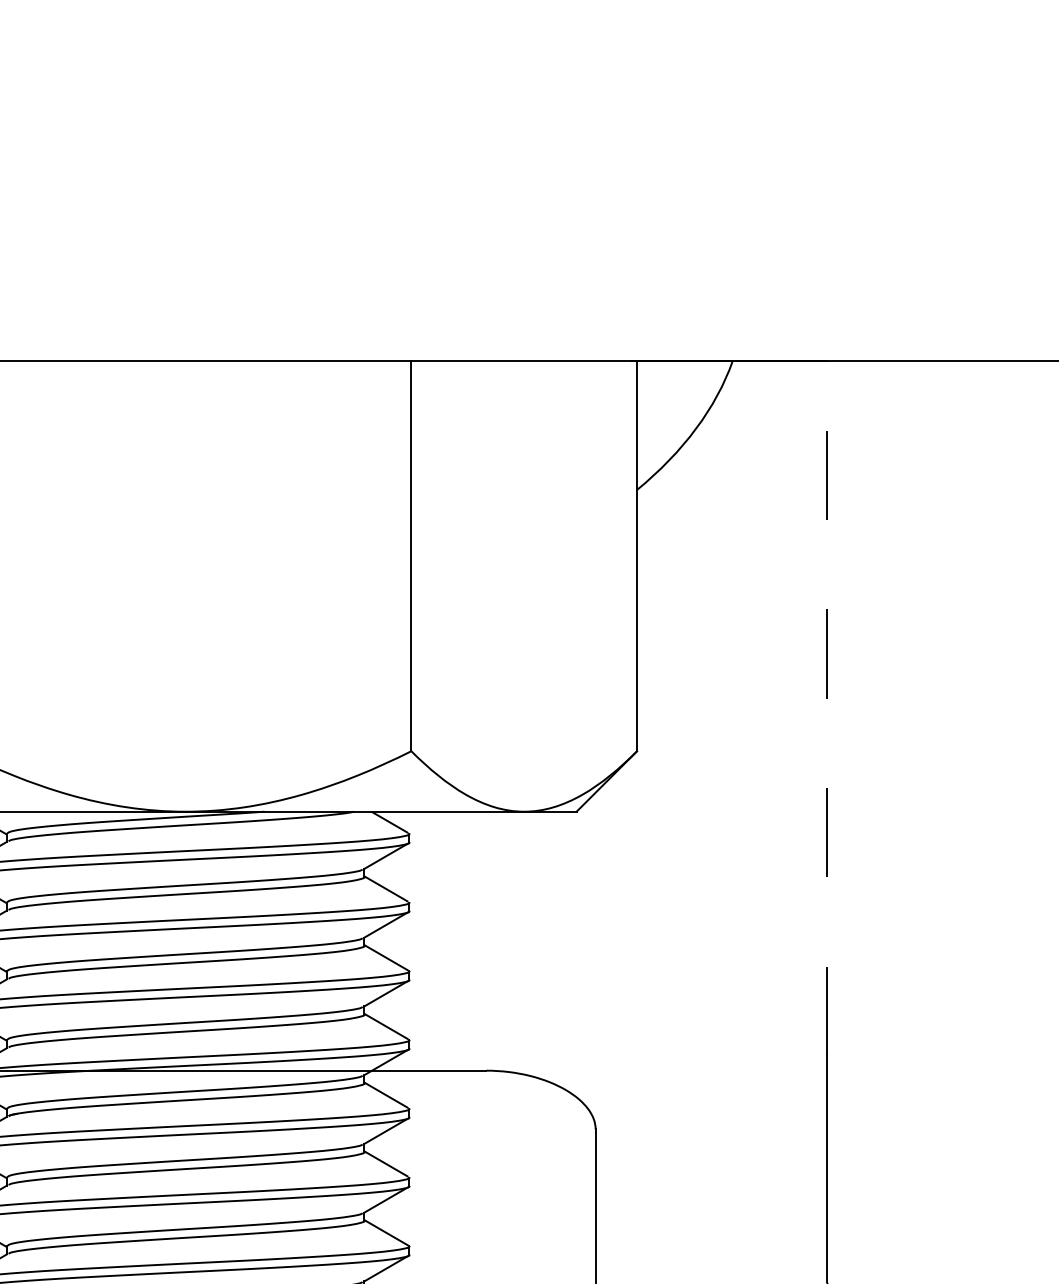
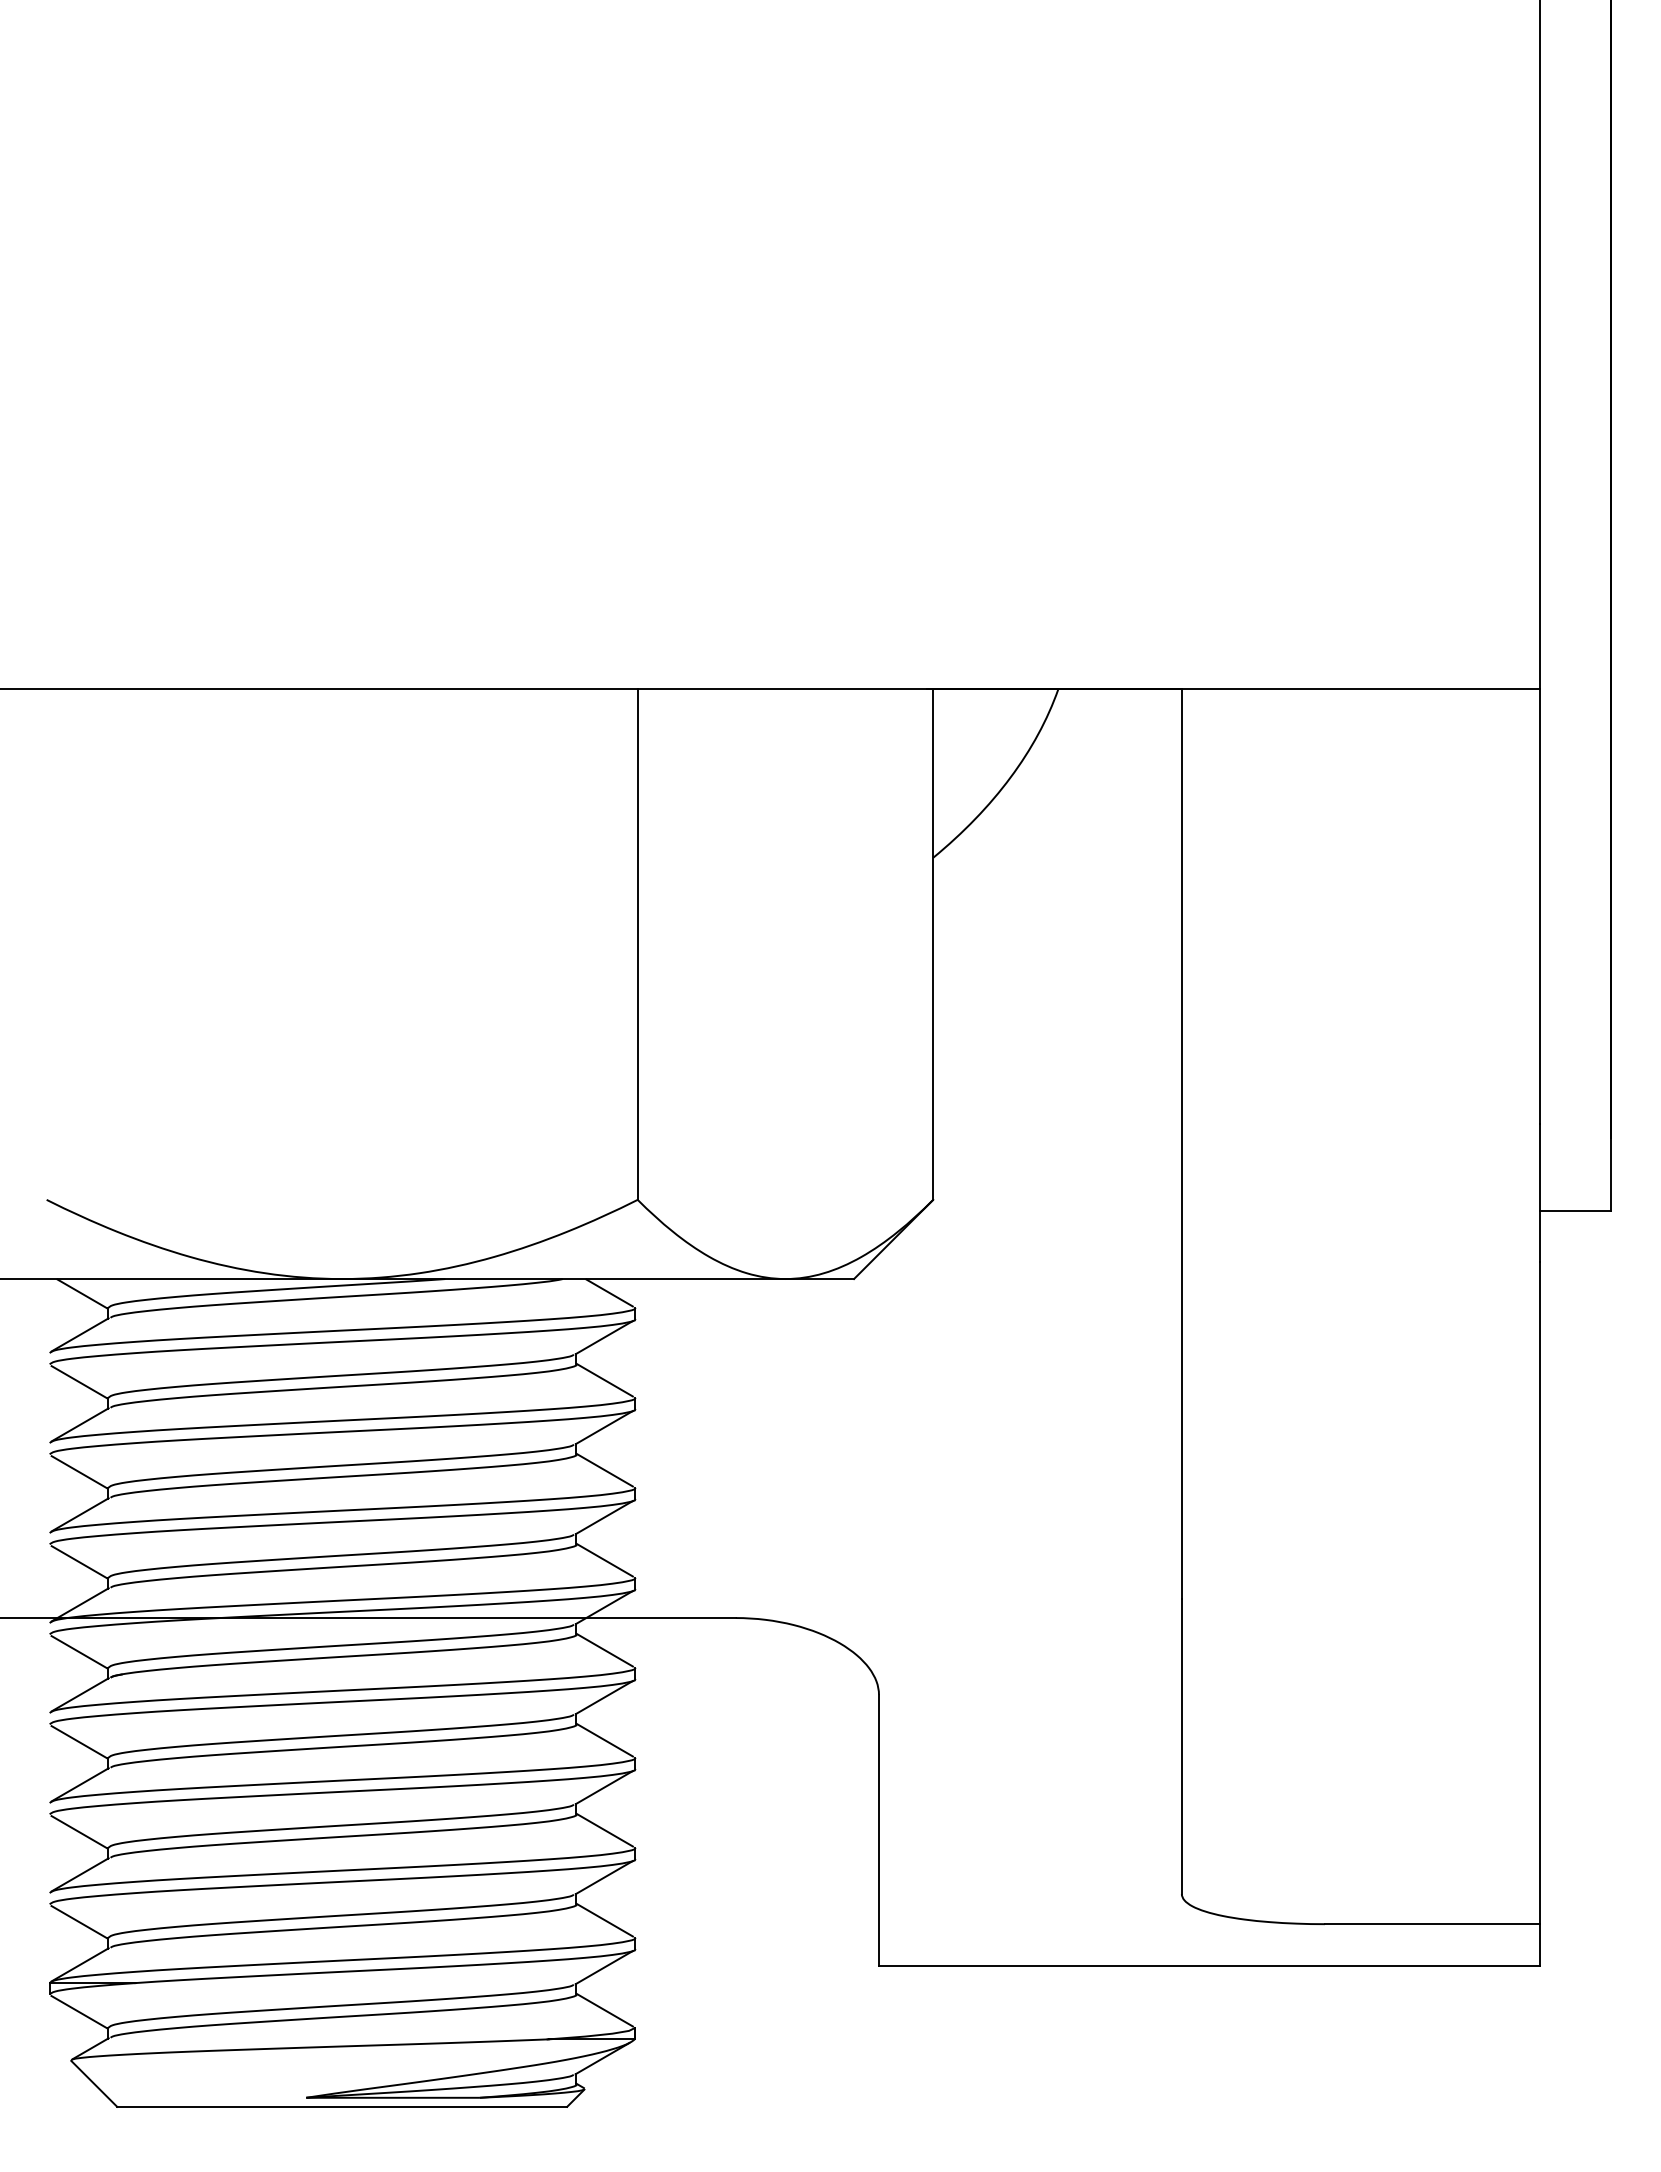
line: (826, 708) -> (1181, 1144), dashed -> solid

